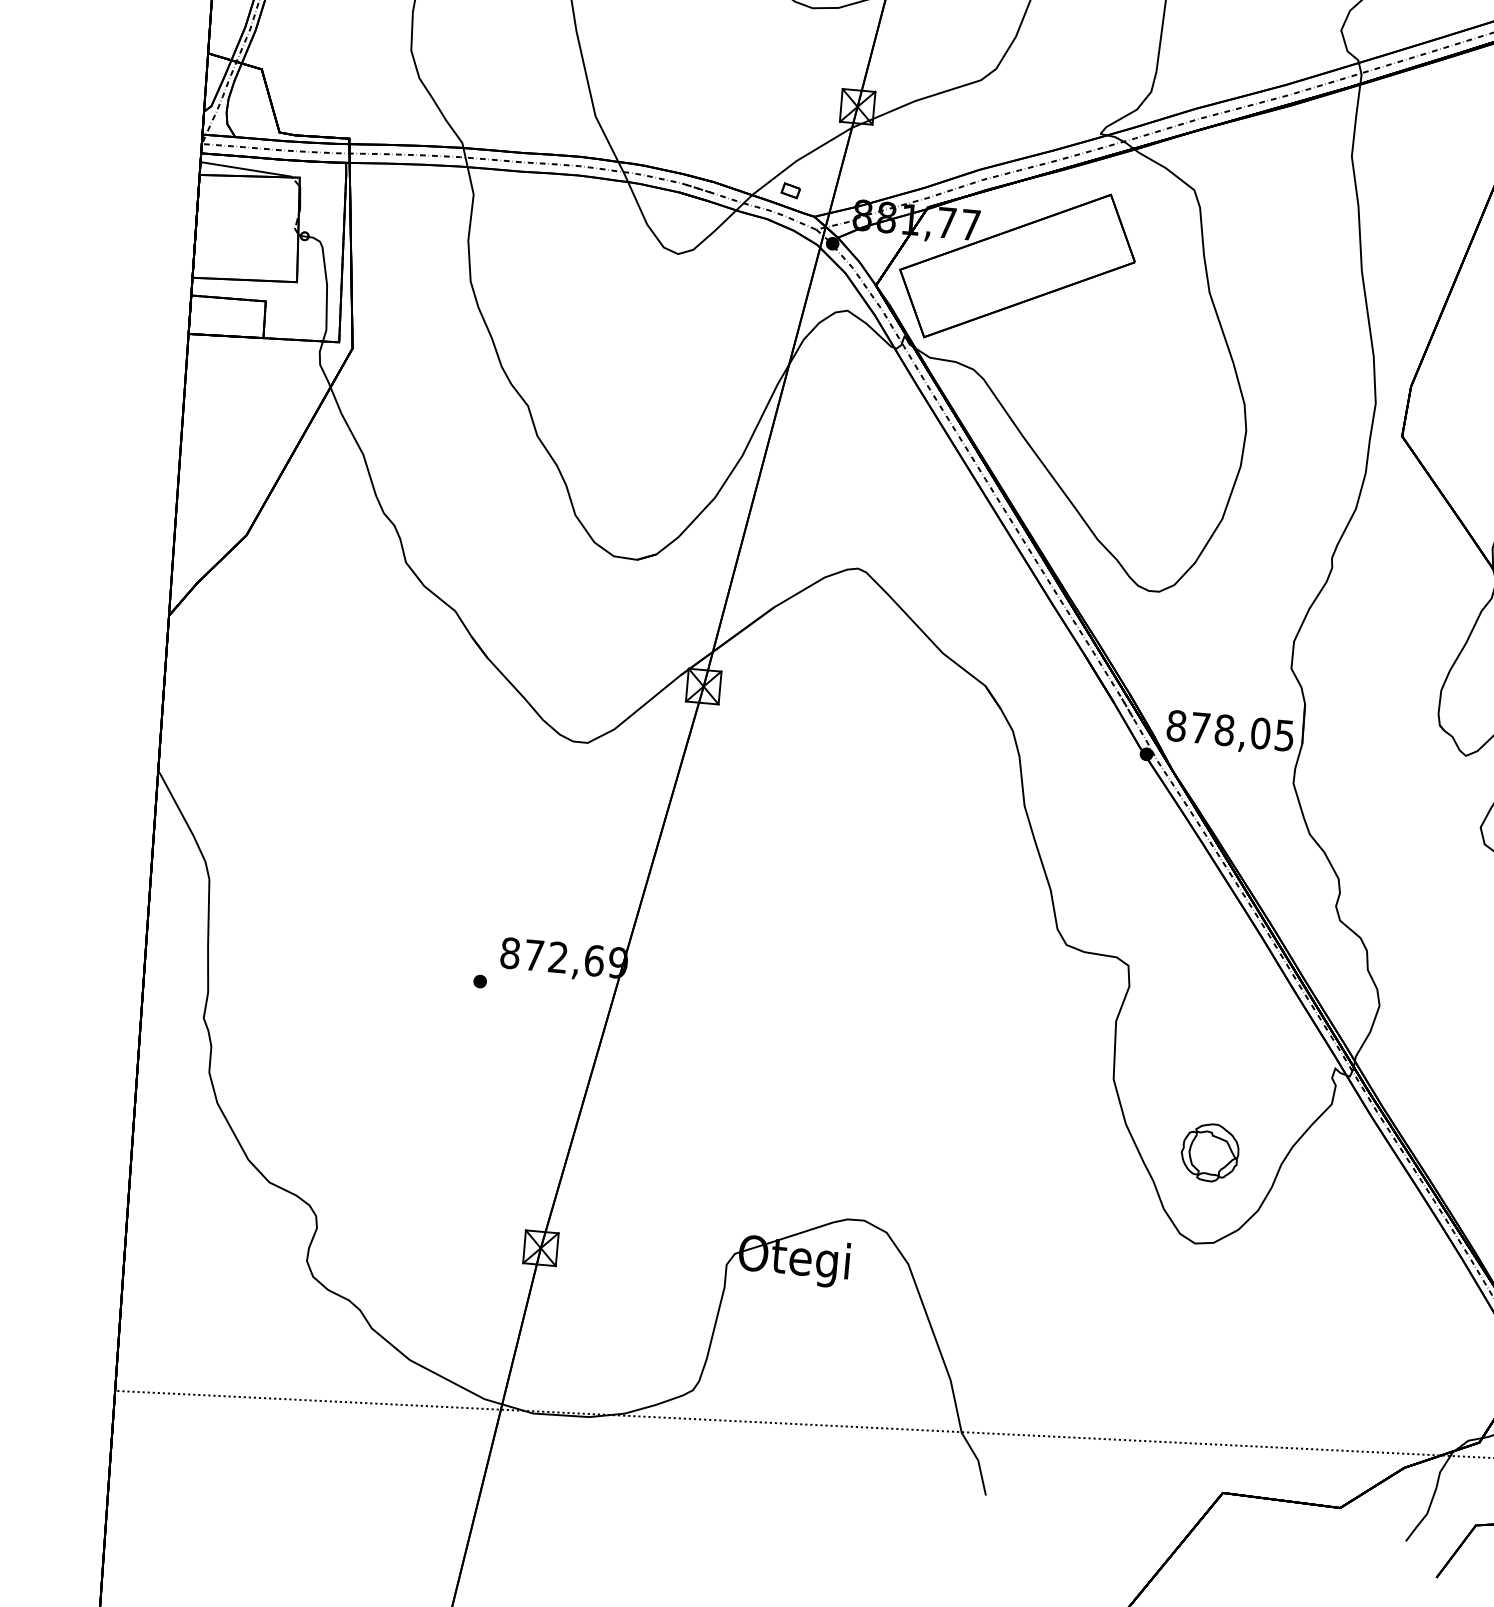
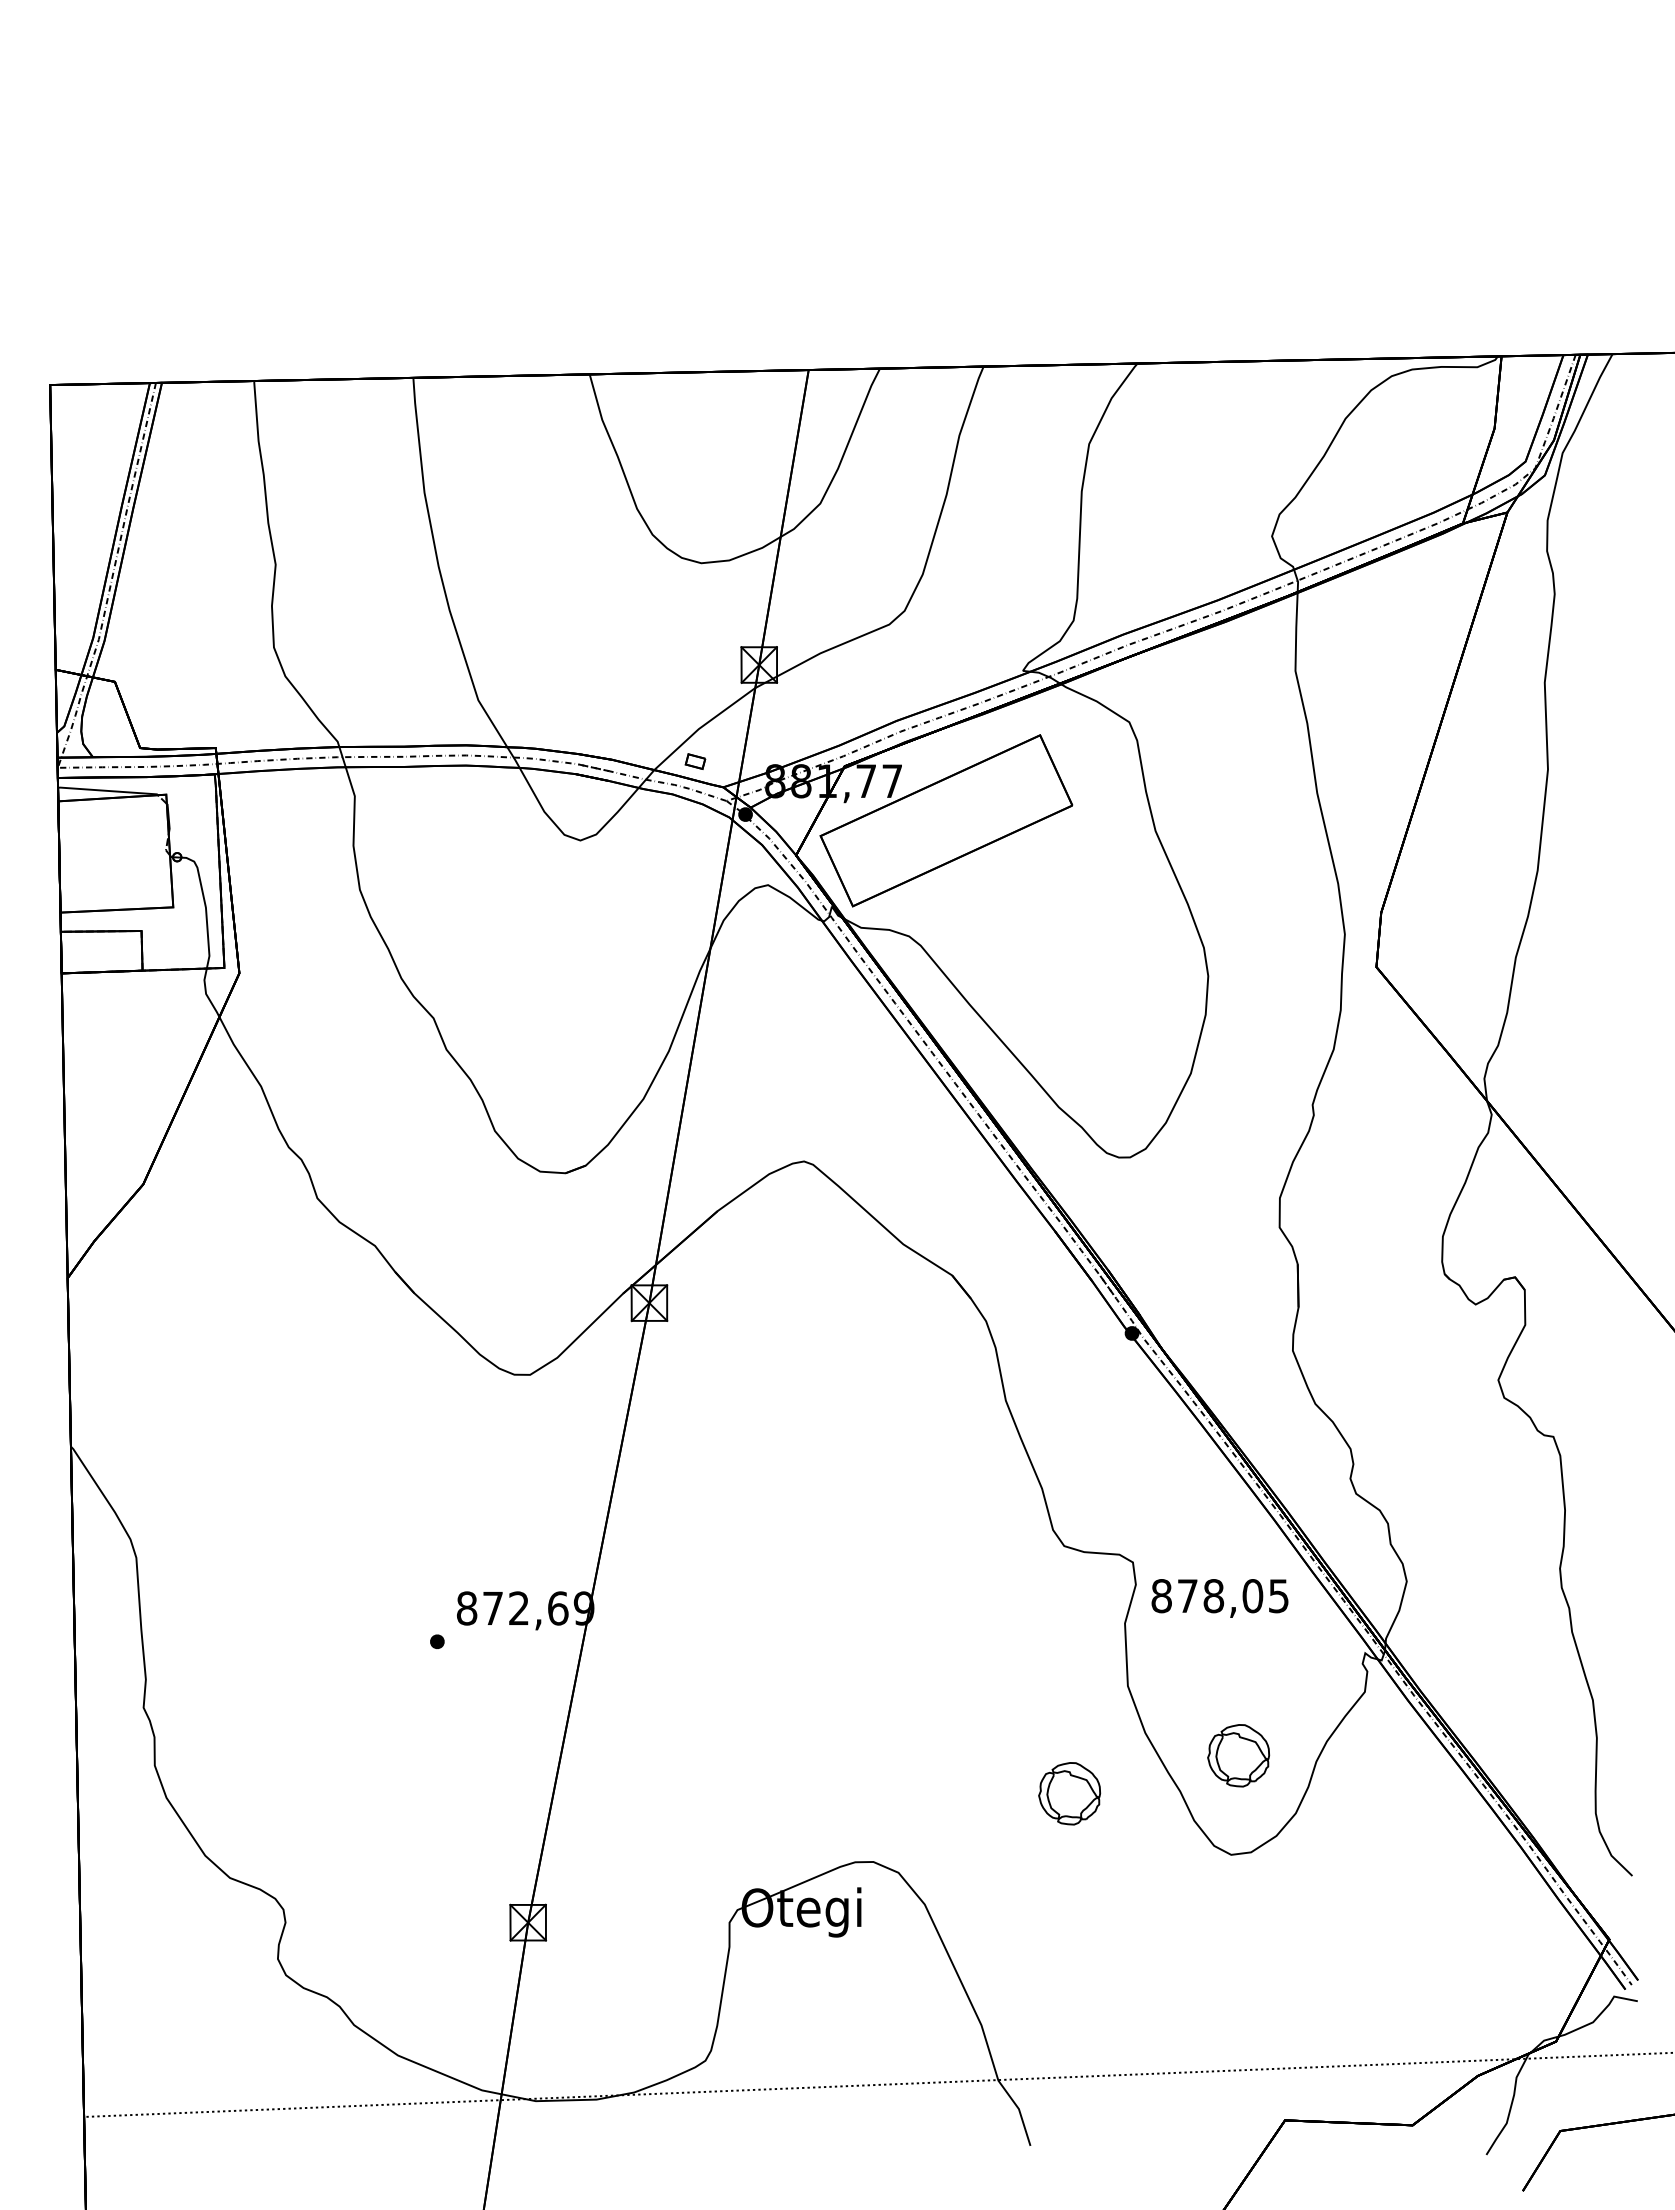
text: (1229, 732) -> (1219, 1598), moved
part: (1050, 1173) -> (1069, 1793), added

